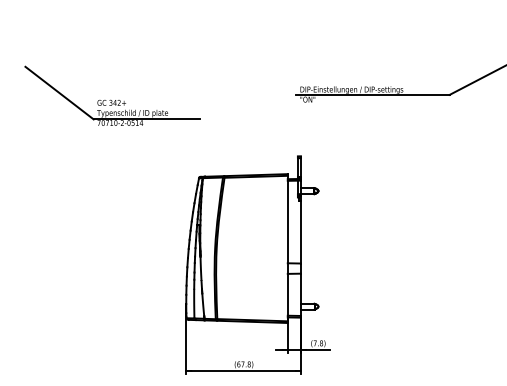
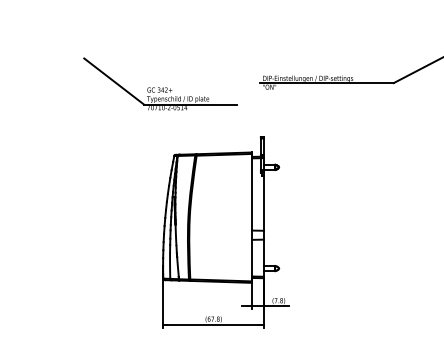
part: (112, 95) -> (160, 83), moved

